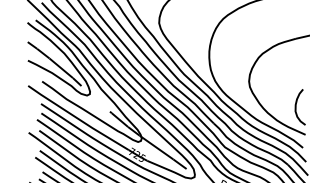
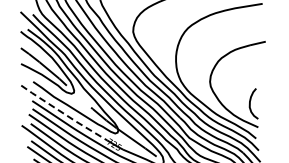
line: (78, 119) -> (64, 114), solid -> dashed

